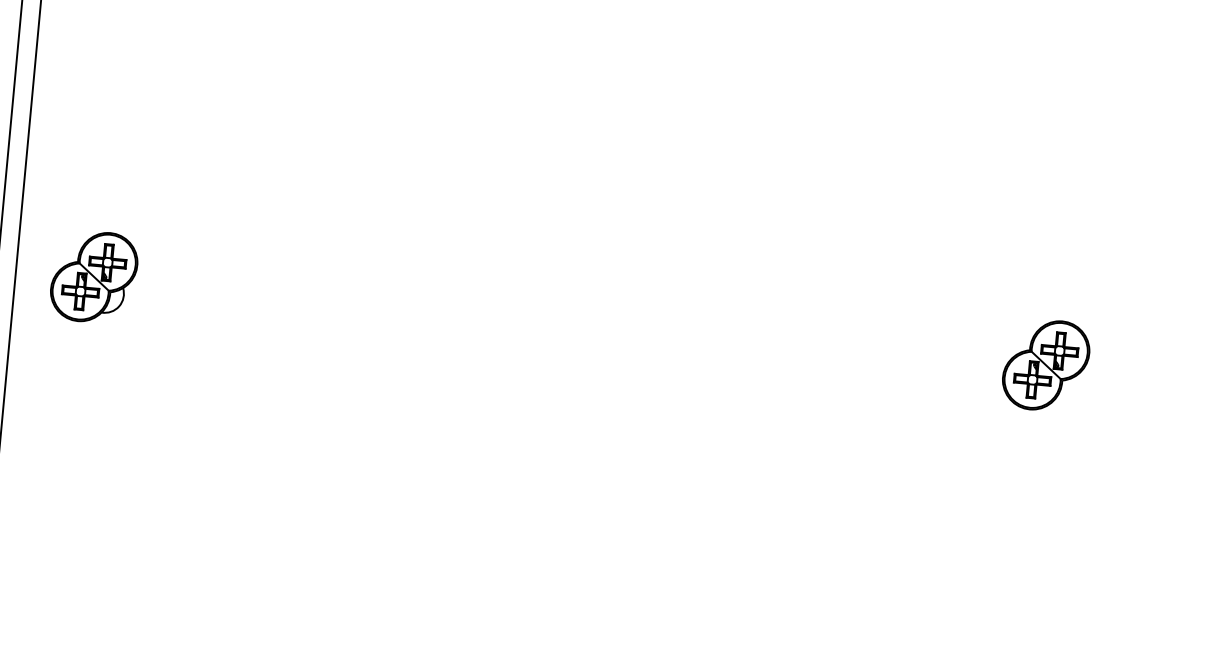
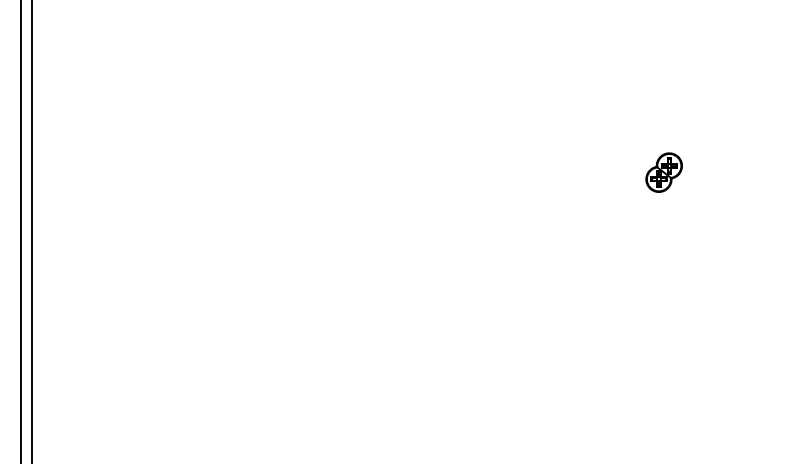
part: (93, 276) -> (79, 172), removed
part: (1044, 365) -> (663, 172), size x0.7

